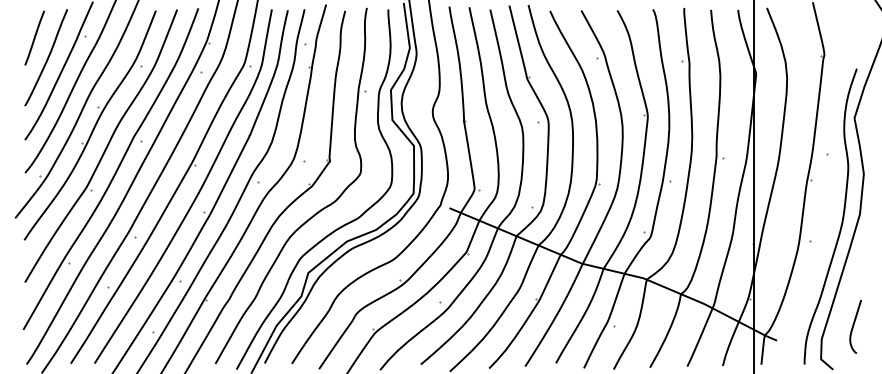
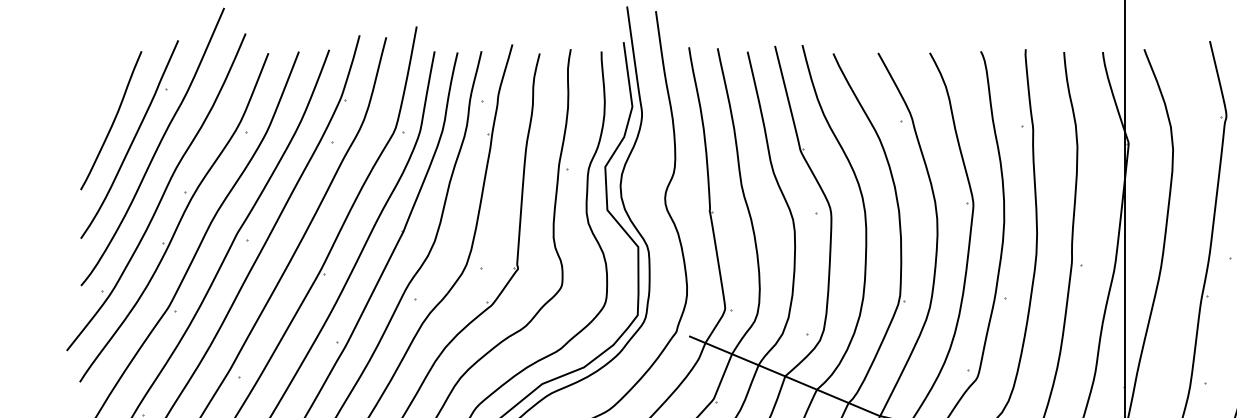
line: (34, 37) -> (94, 91), removed

